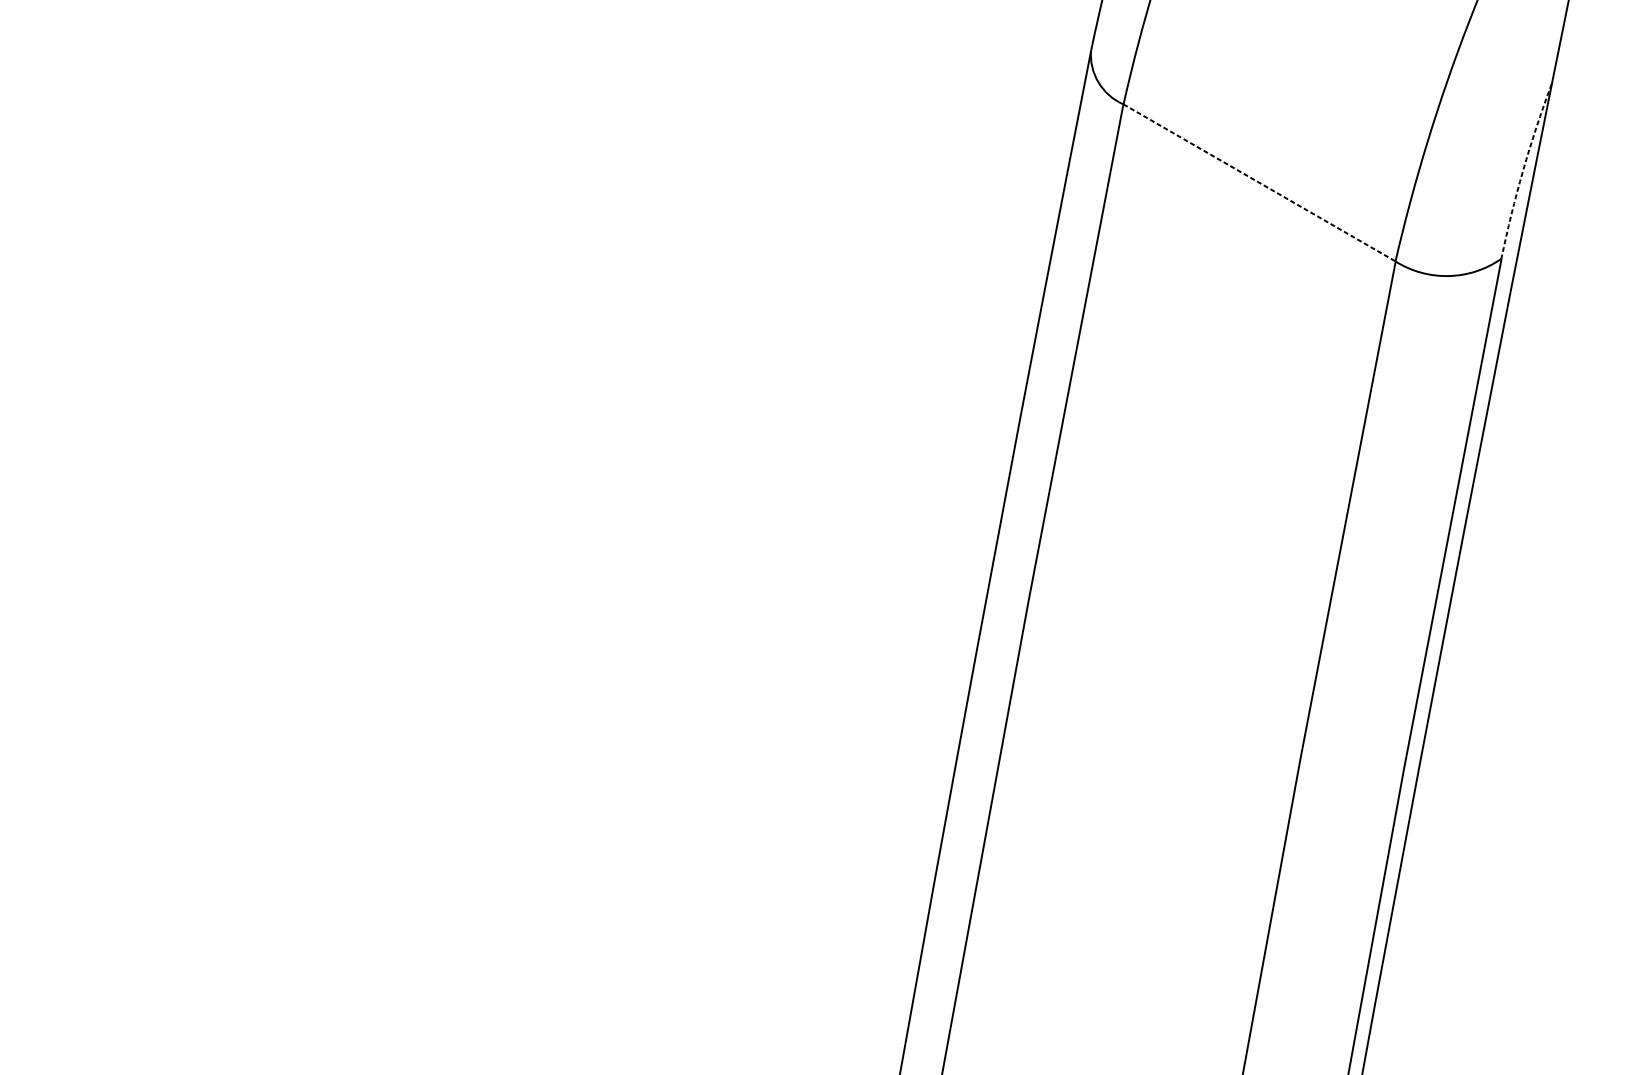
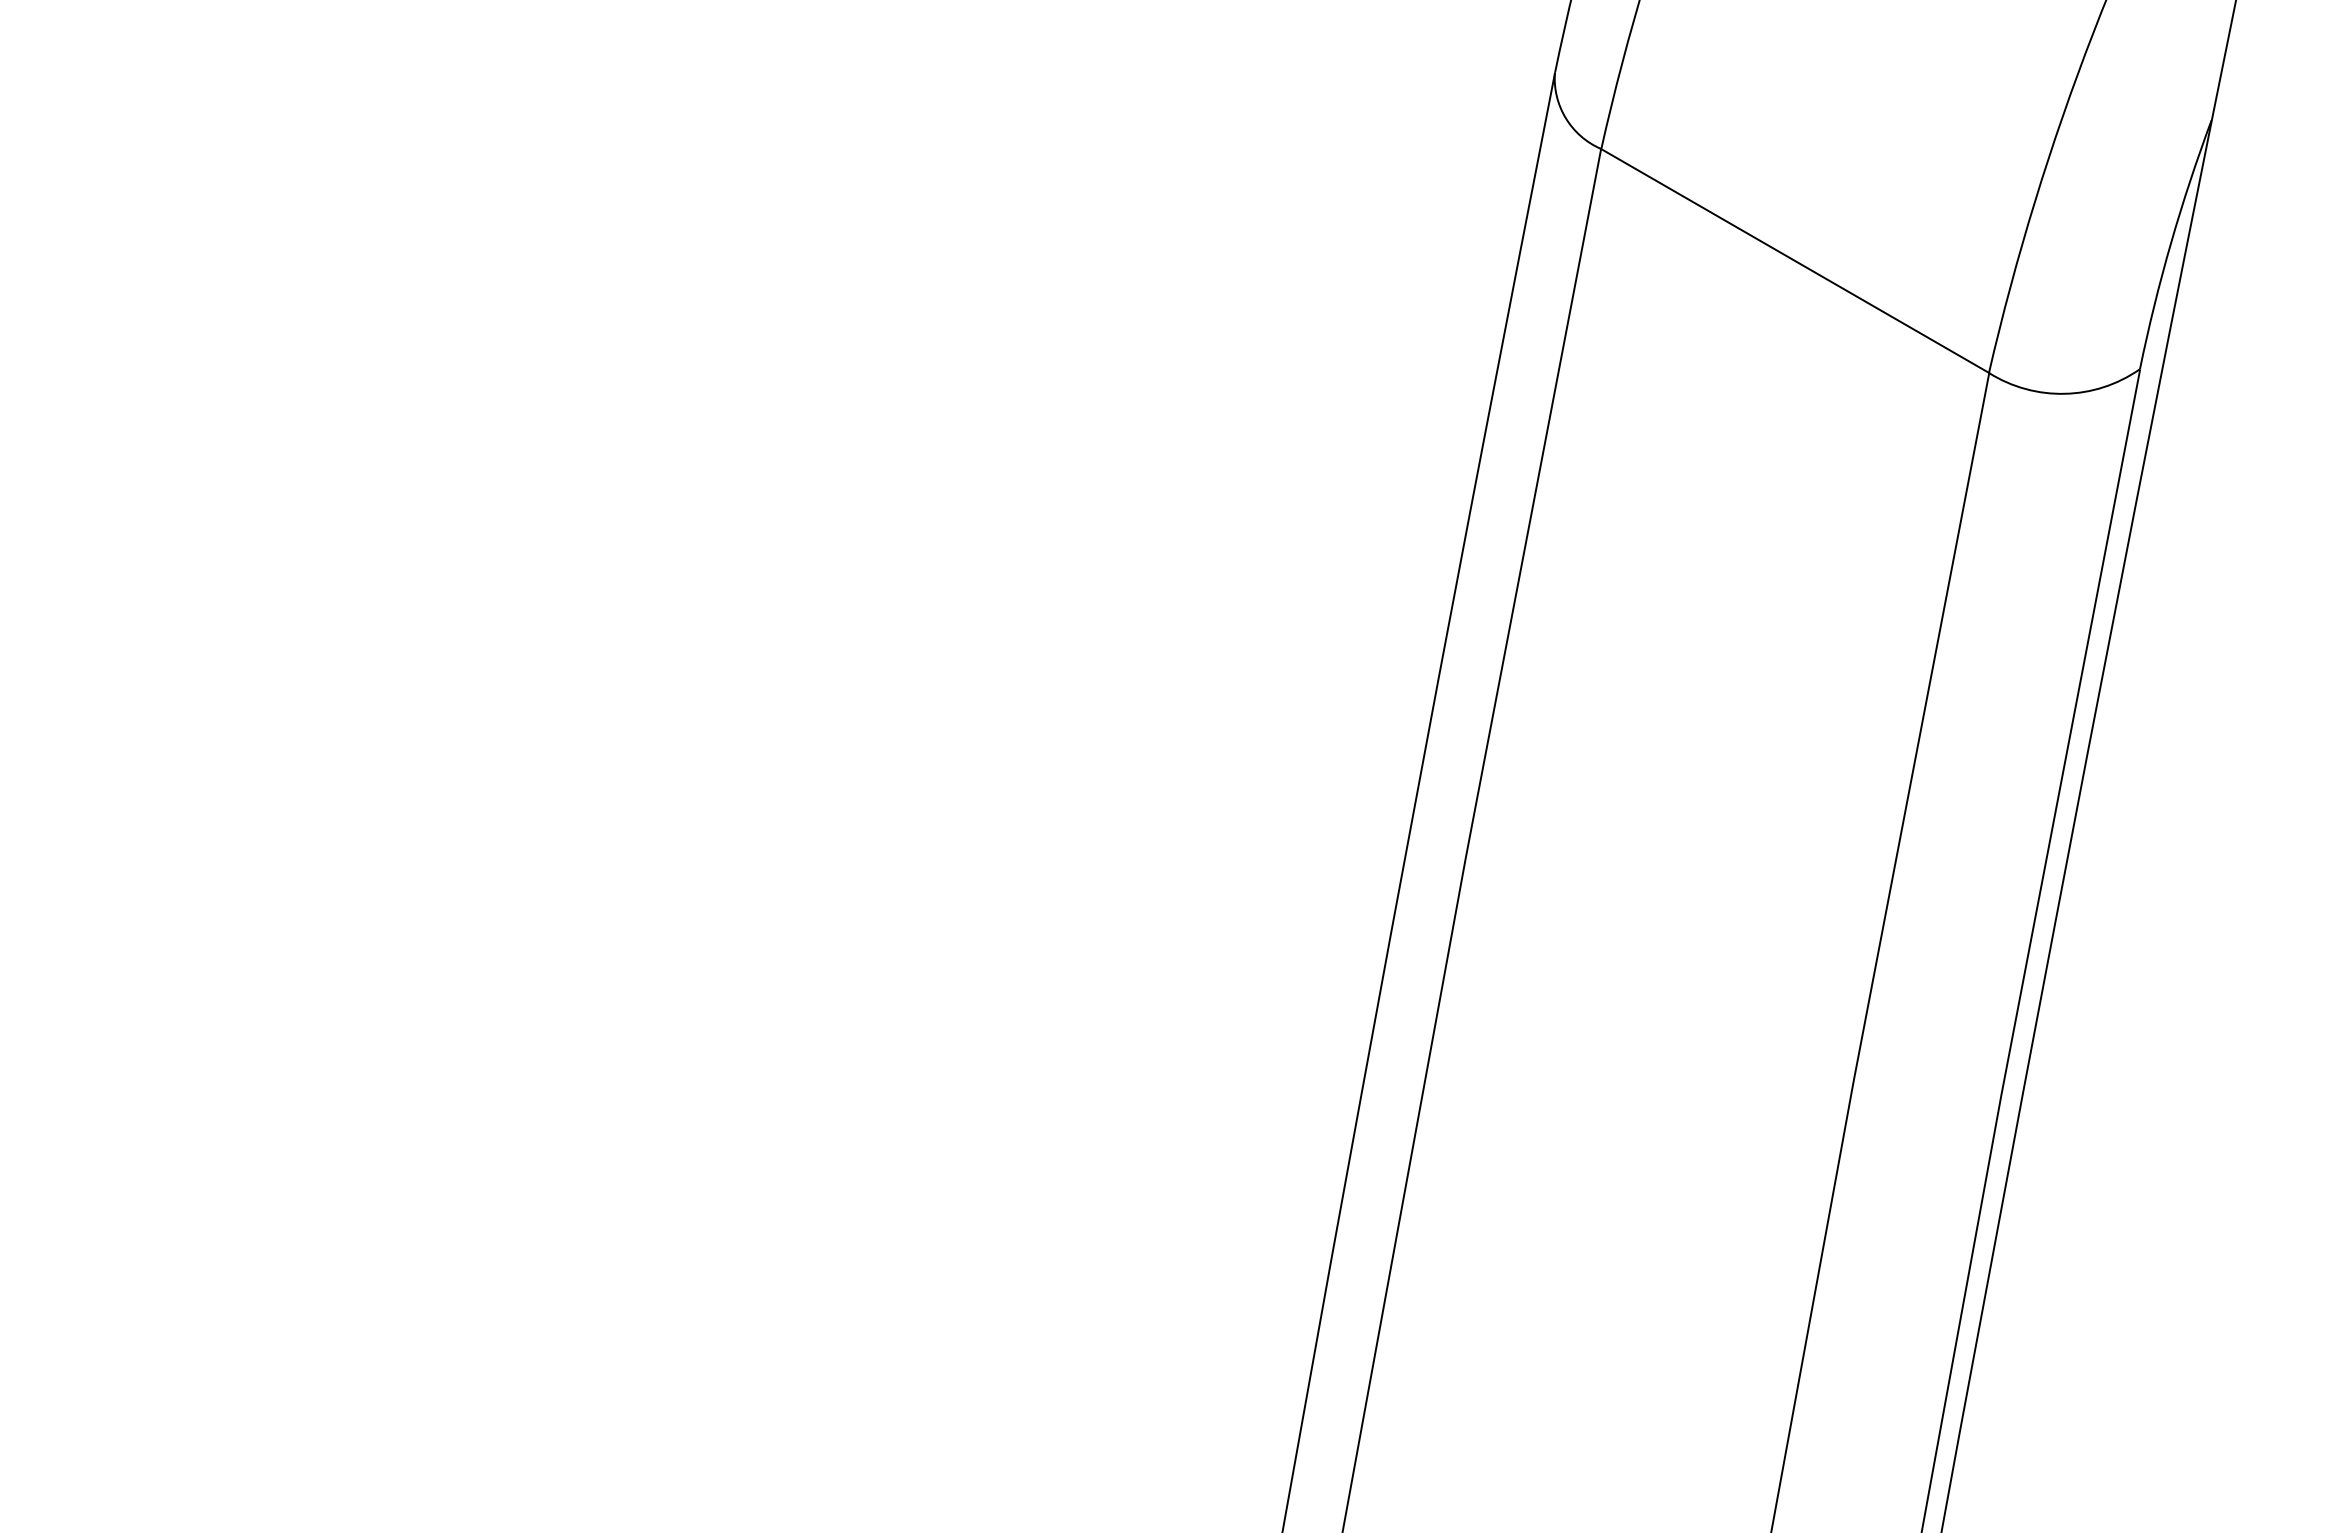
arc: (1522, 170) -> (2170, 243), dashed -> solid
line: (1259, 183) -> (1795, 261), dashed -> solid

